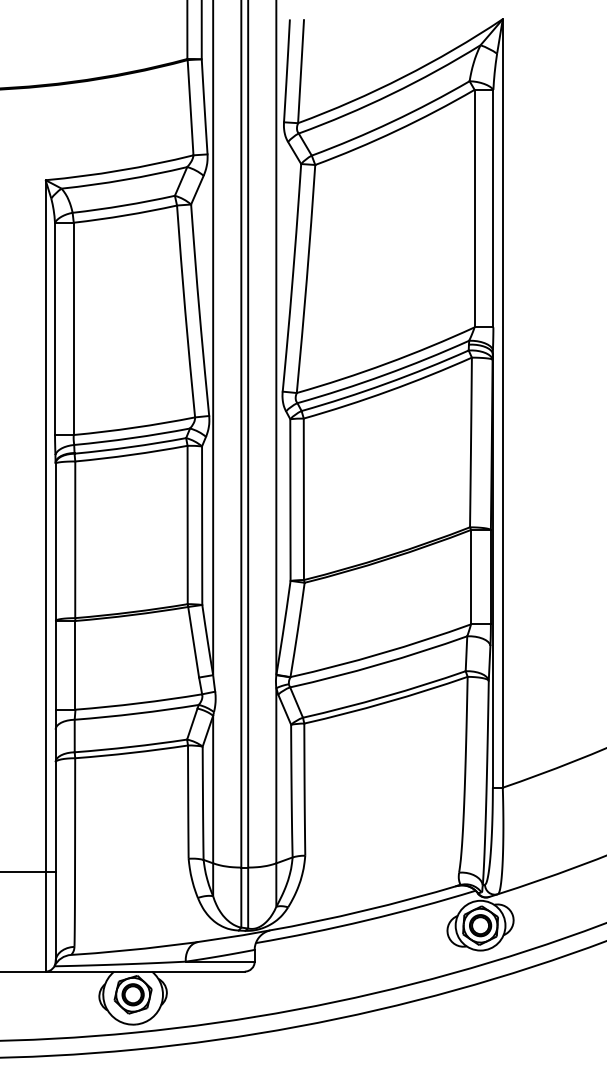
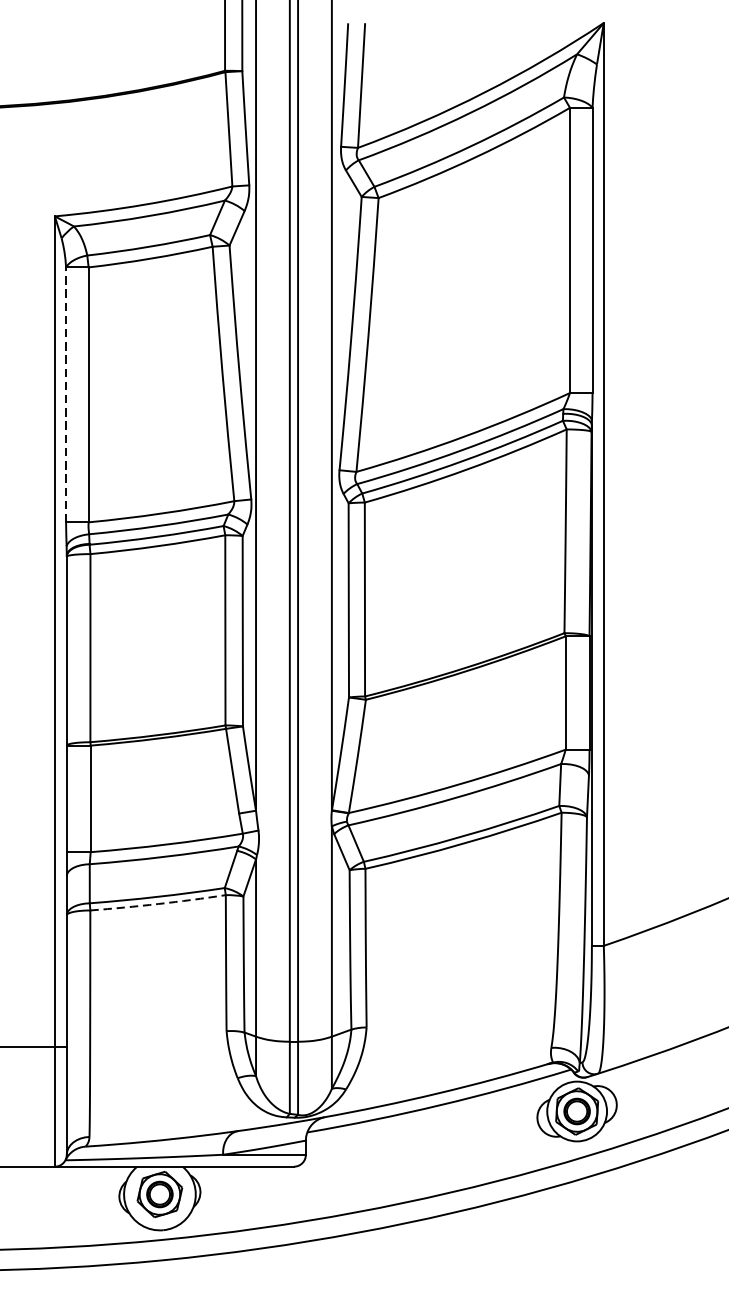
line: (55, 328) -> (66, 394), solid -> dashed
arc: (131, 752) -> (157, 903), solid -> dashed

